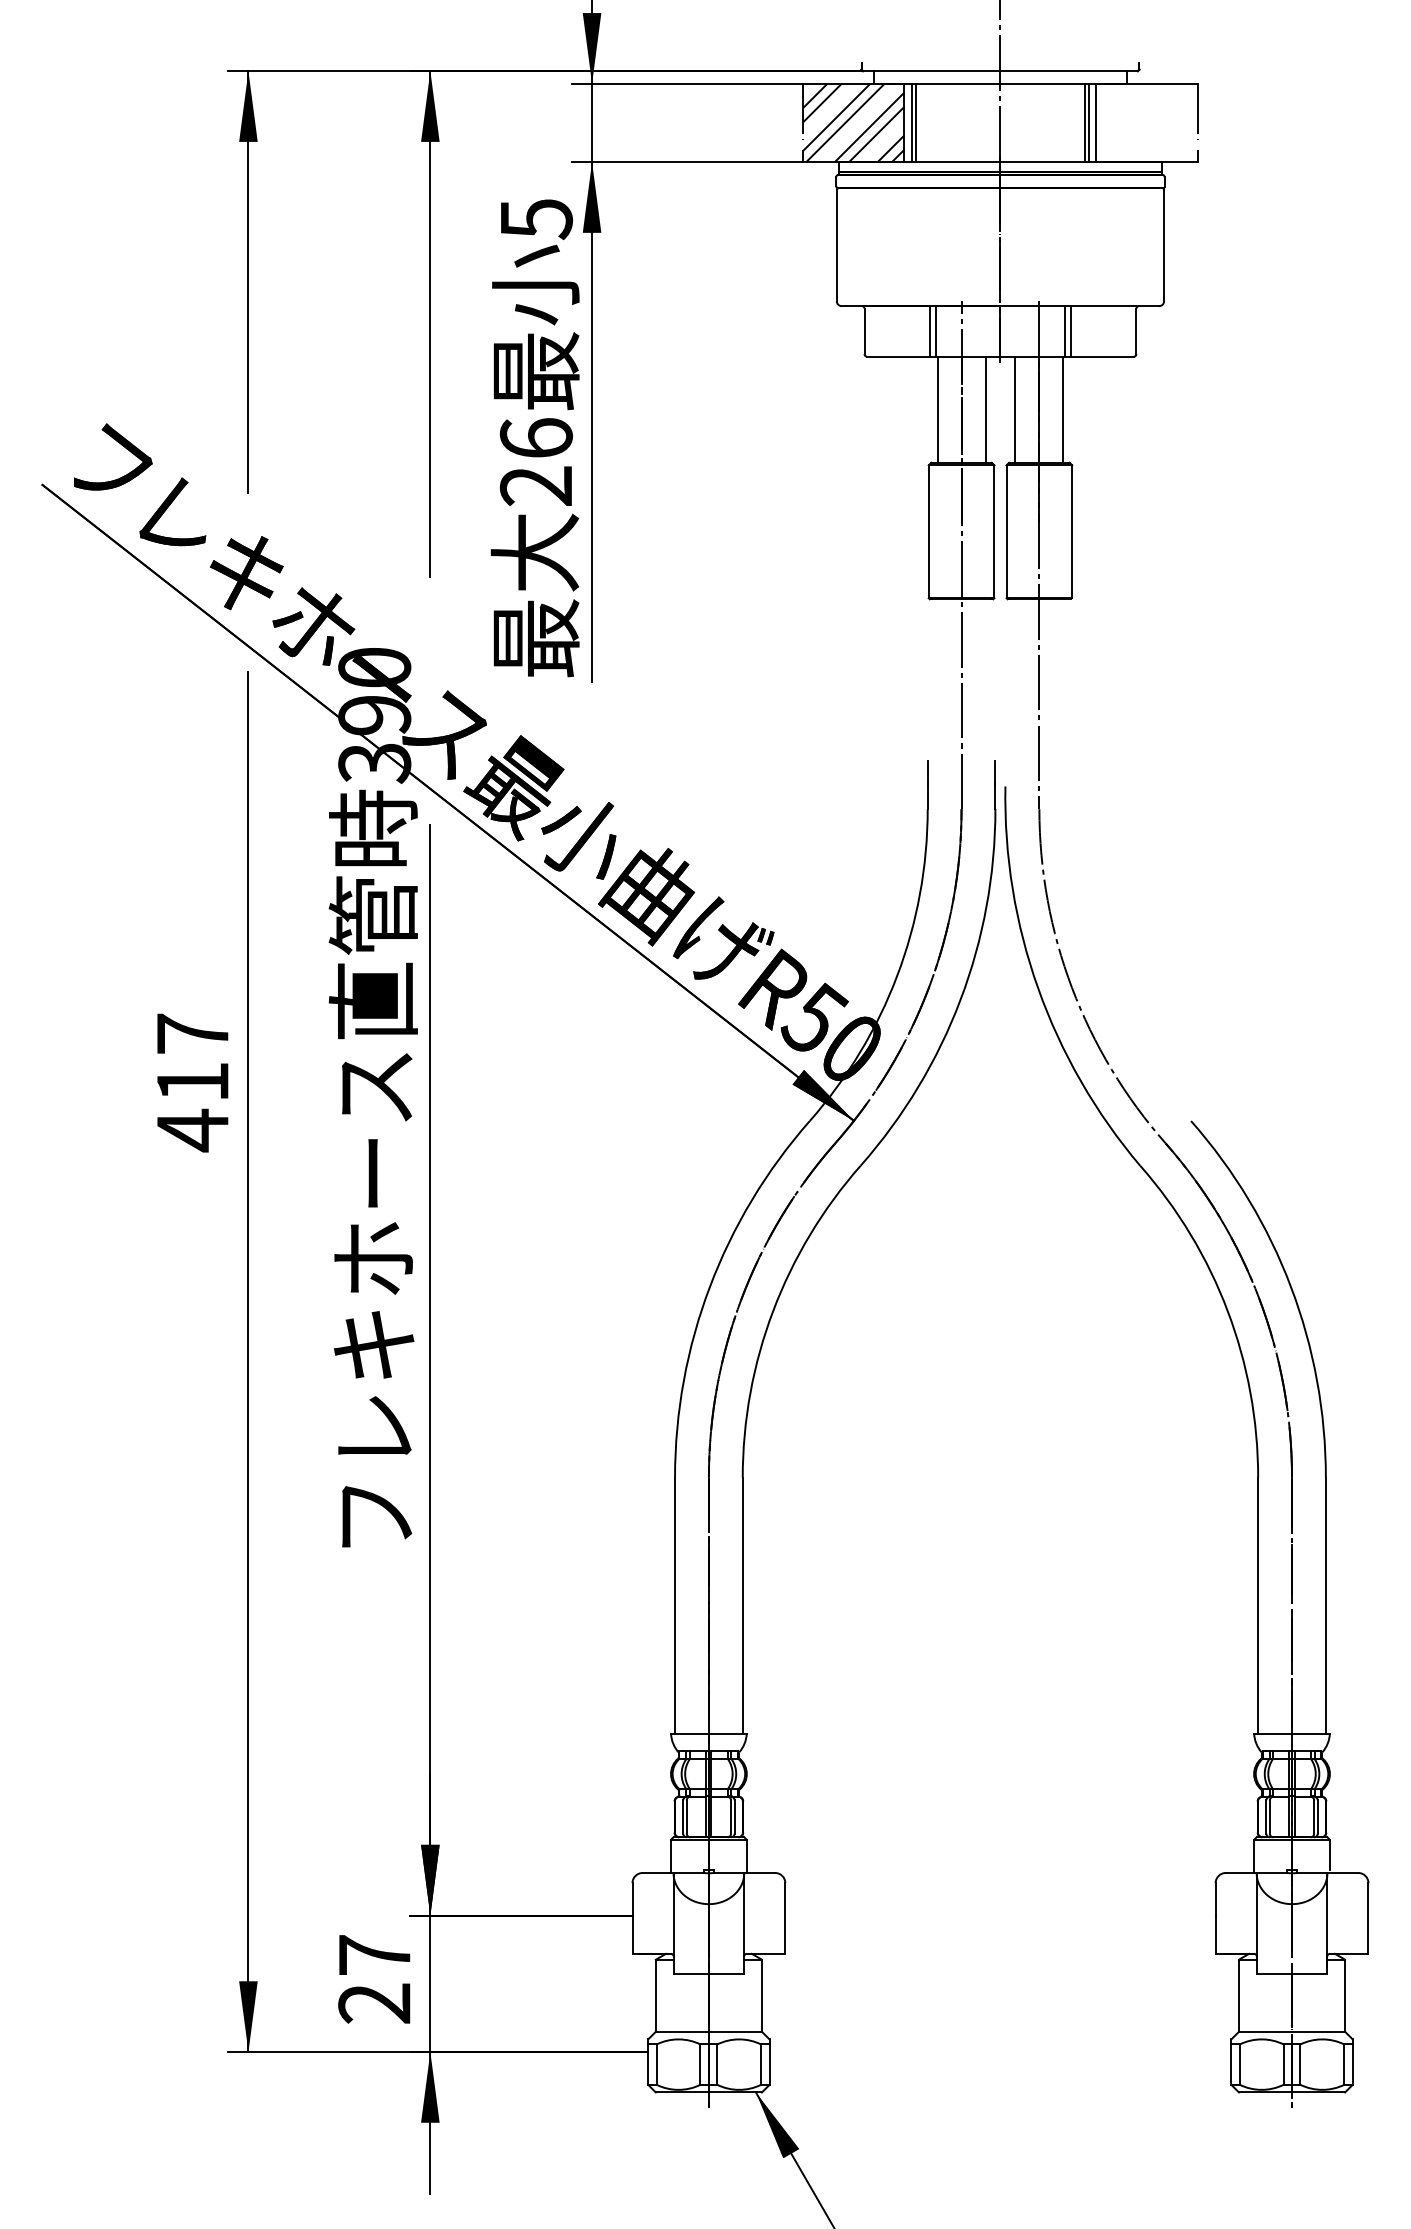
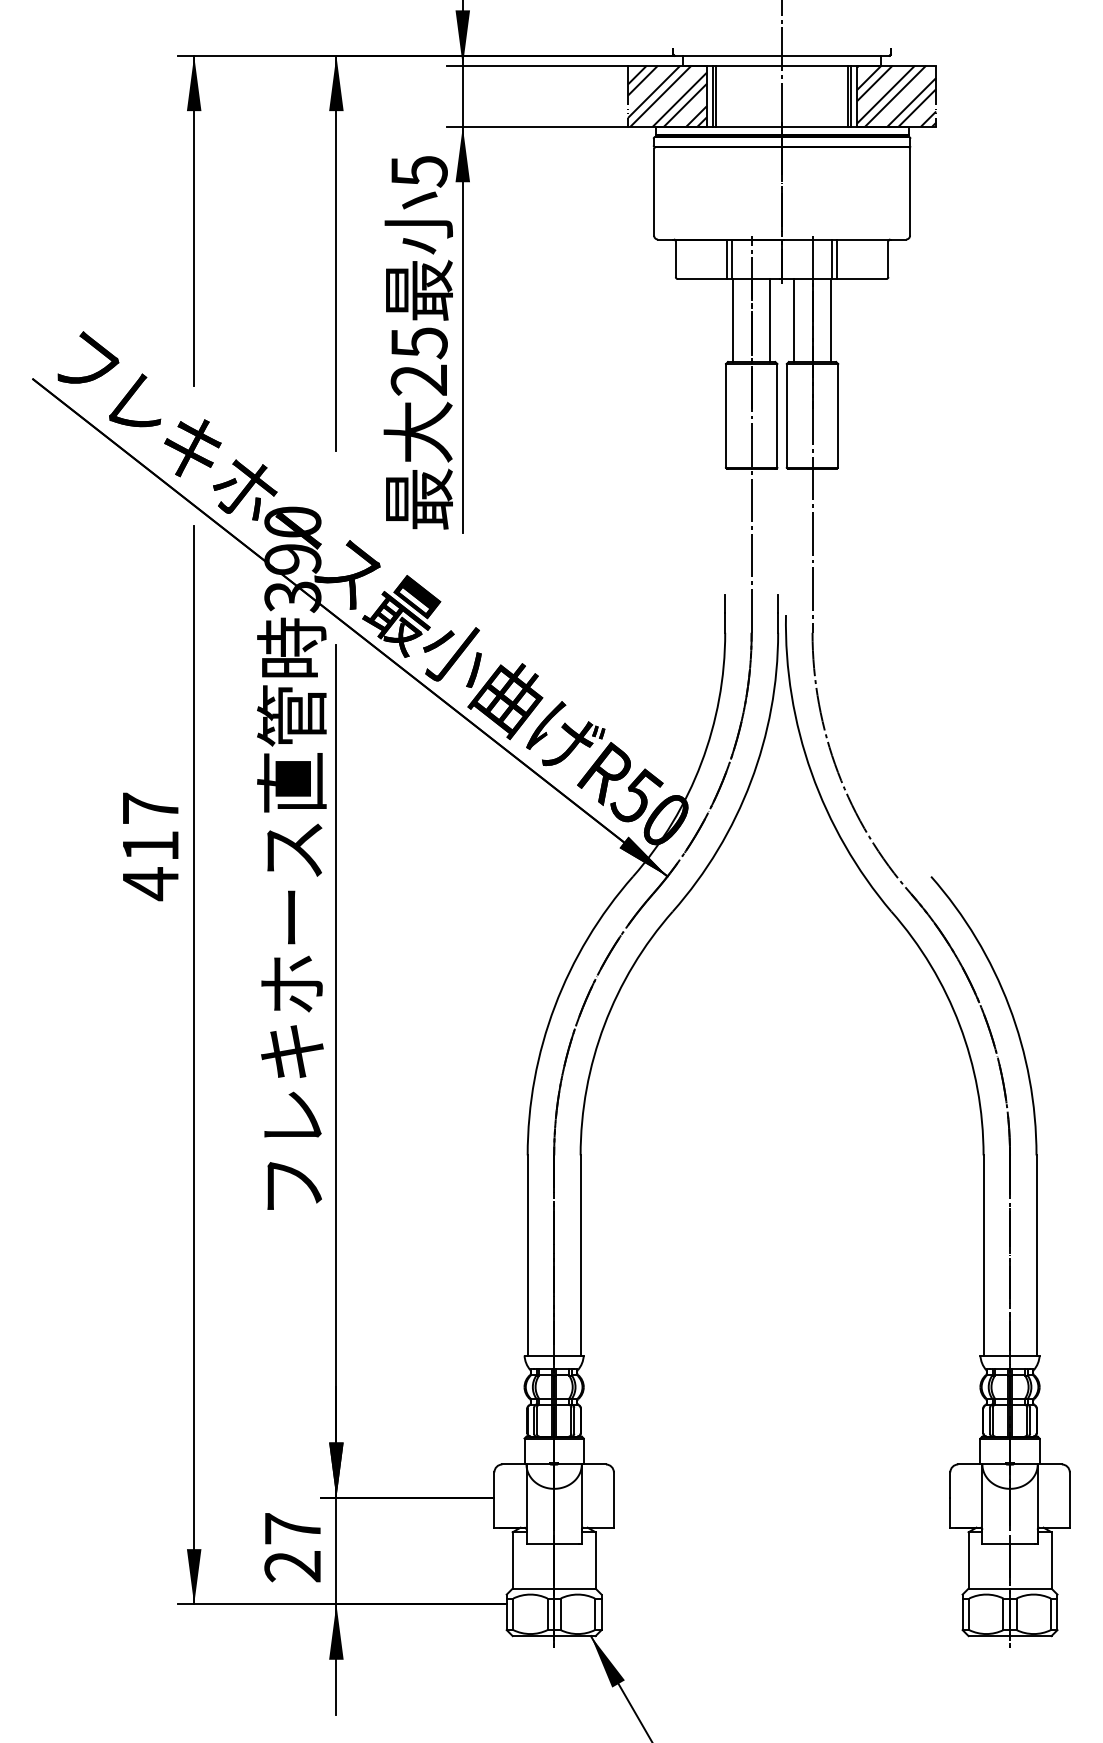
hatch: (1146, 122) -> (896, 95), added
text: (536, 438) -> (419, 343), 26 -> 25

